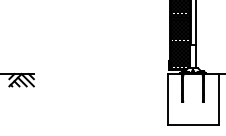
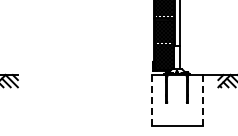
line: (167, 99) -> (151, 100), solid -> dashed
line: (218, 99) -> (202, 100), solid -> dashed

